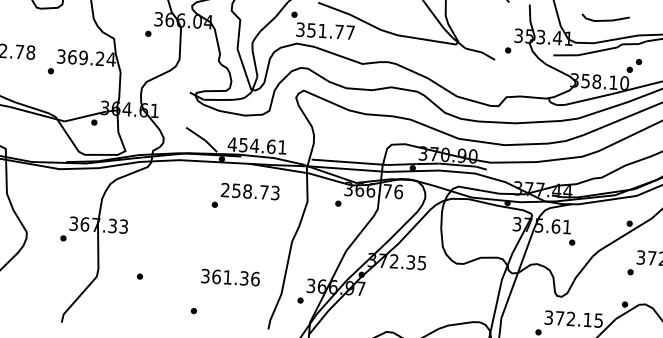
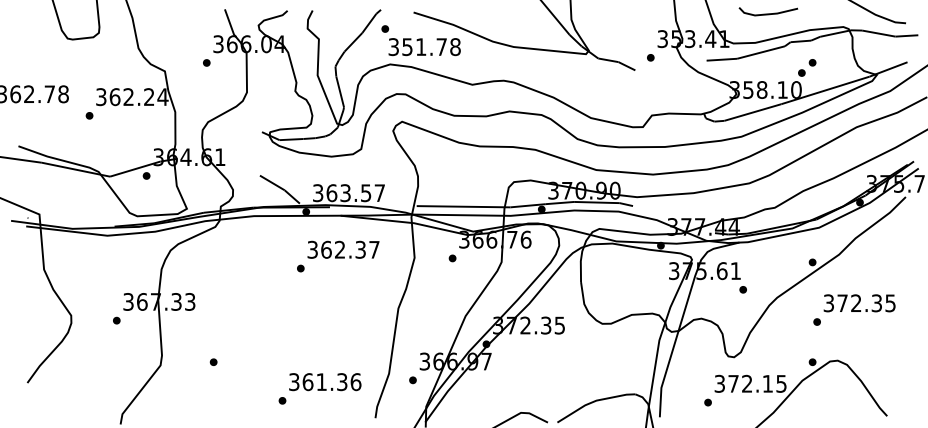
text: (350, 32) -> (455, 47), 351.77 -> 351.78
text: (83, 58) -> (128, 97), 369.24 -> 362.24
text: (257, 146) -> (348, 193), 454.61 -> 363.57
text: (250, 191) -> (343, 249), 258.73 -> 362.37
text: (230, 277) -> (325, 382), moved

